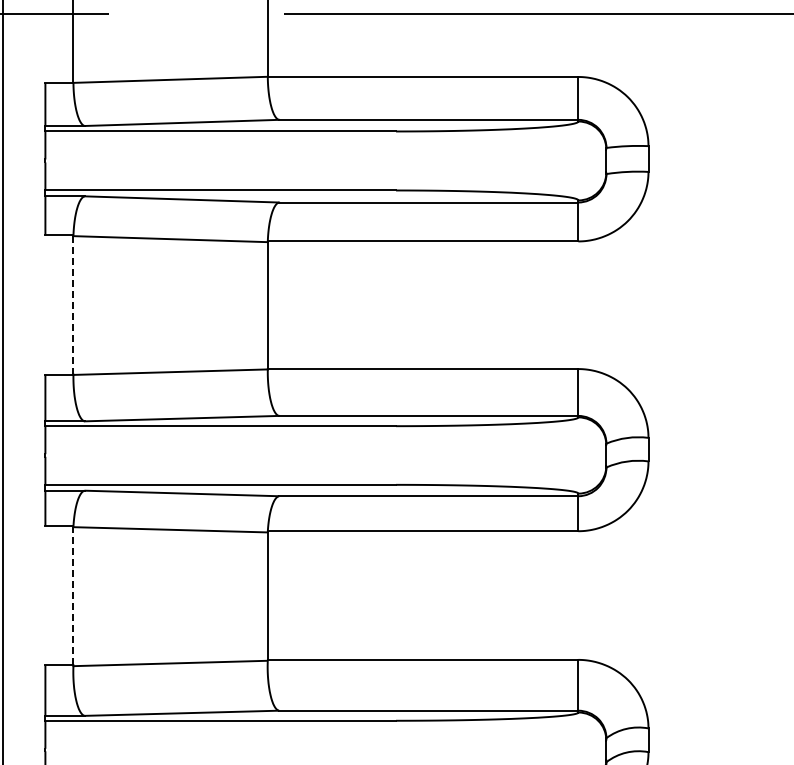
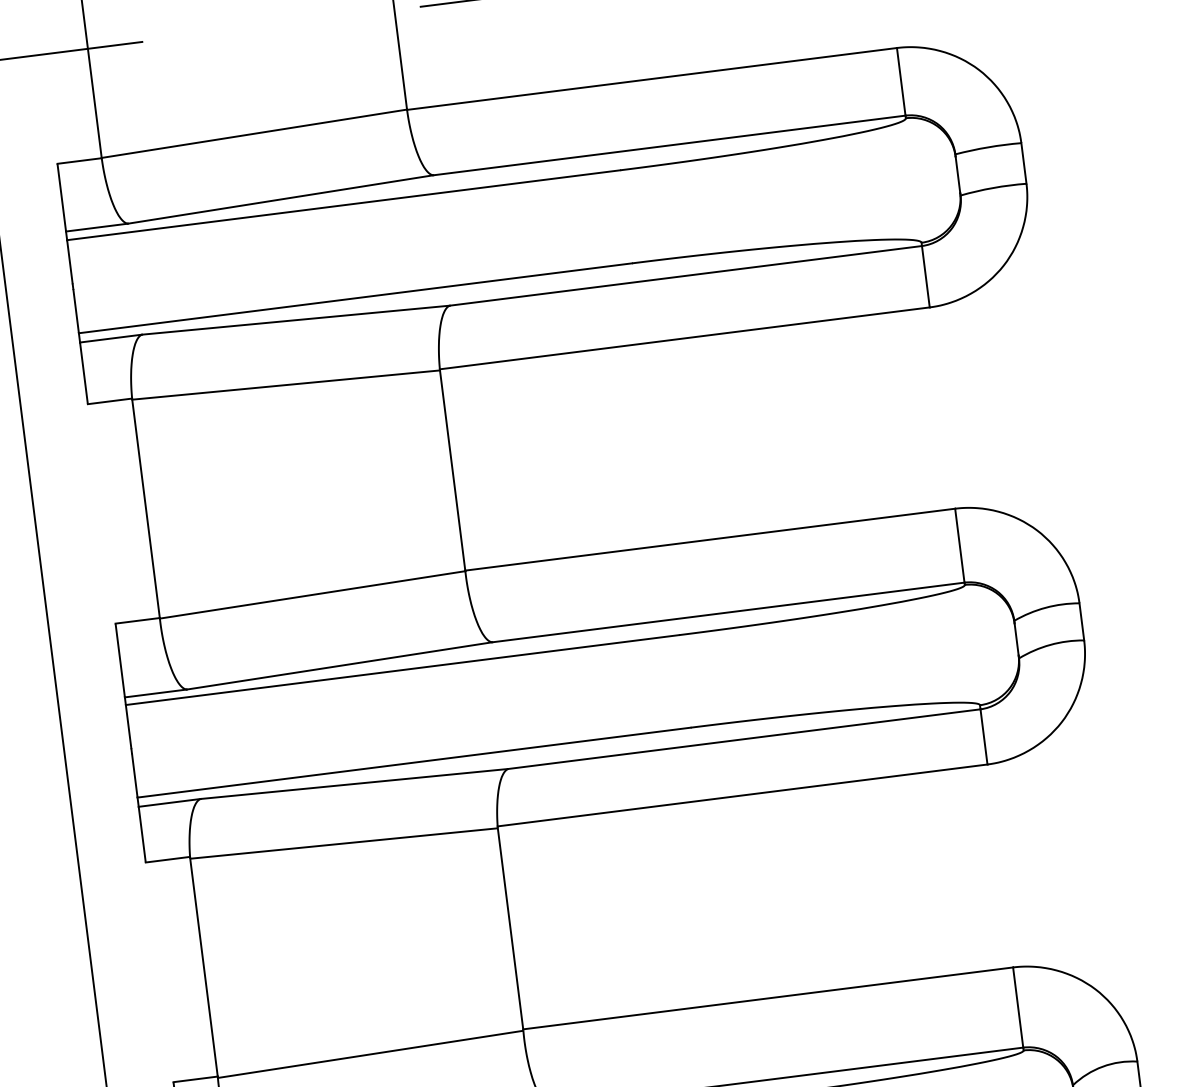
line: (73, 304) -> (145, 507), dashed -> solid
line: (73, 595) -> (203, 966), dashed -> solid

